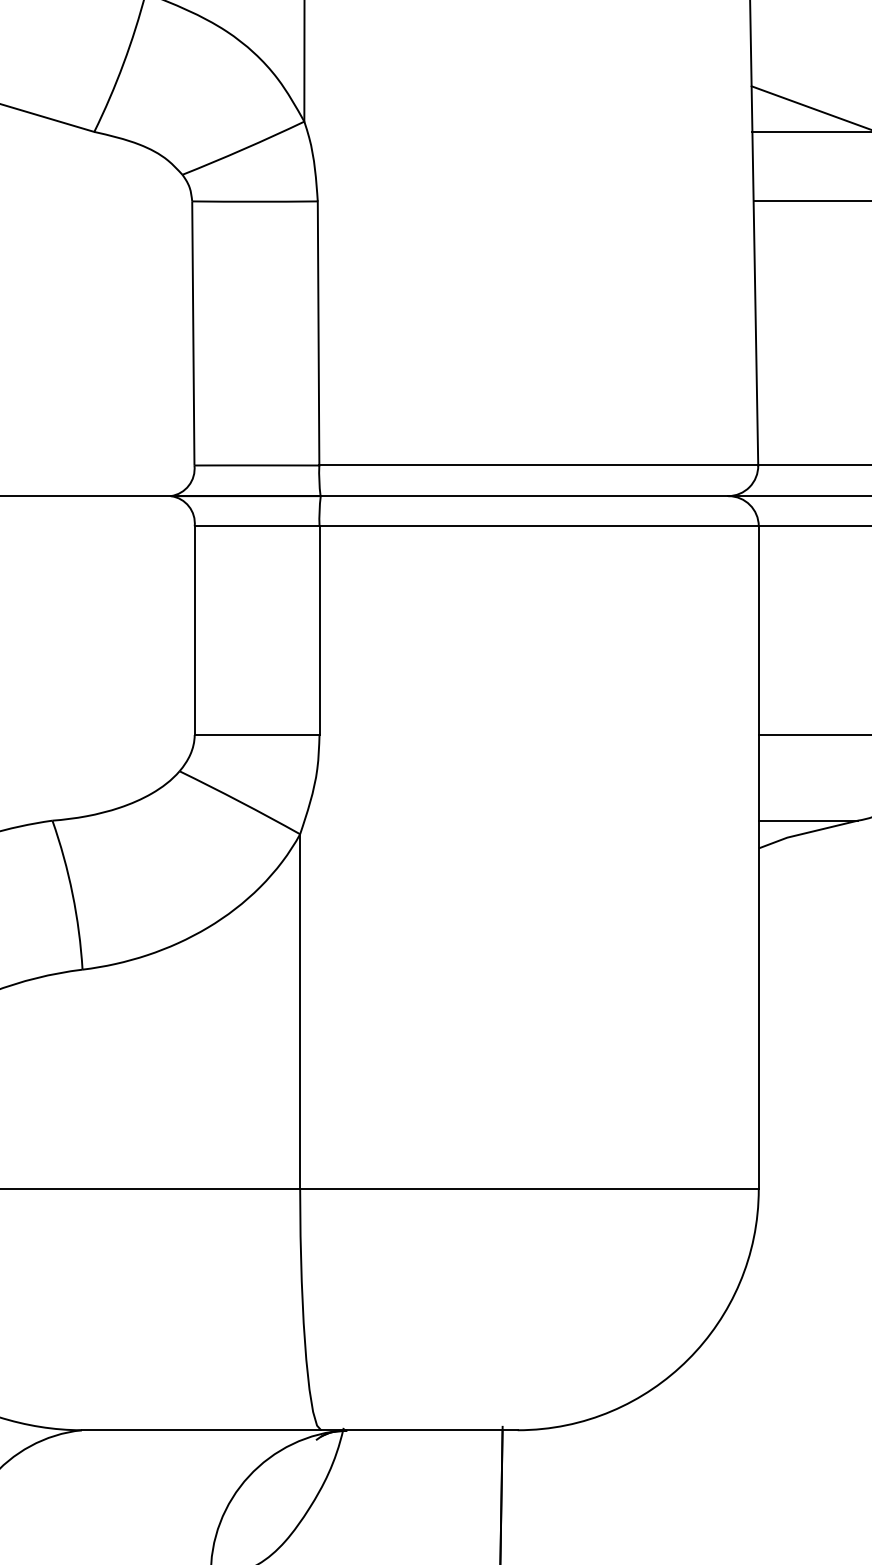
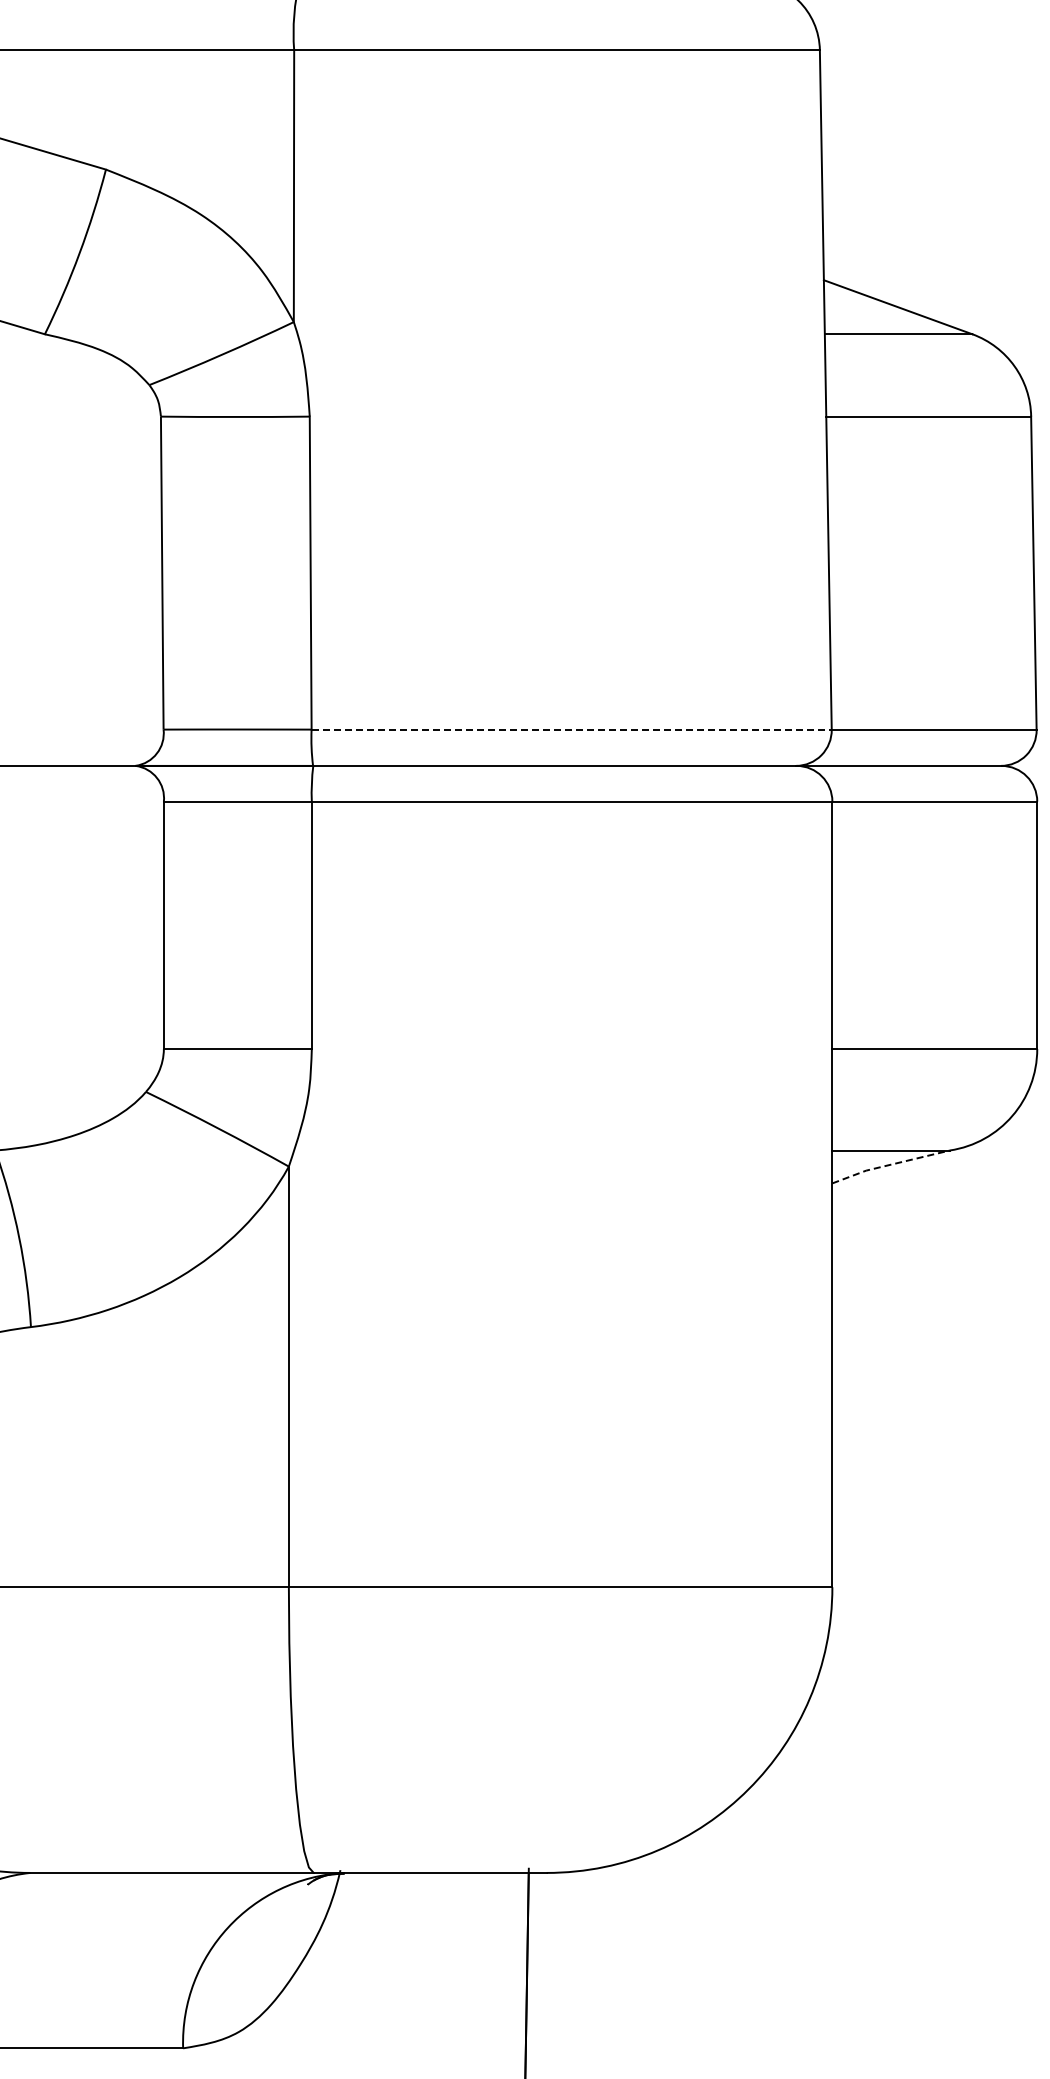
line: (539, 465) -> (572, 729), solid -> dashed
line: (807, 832) -> (890, 1164), solid -> dashed

